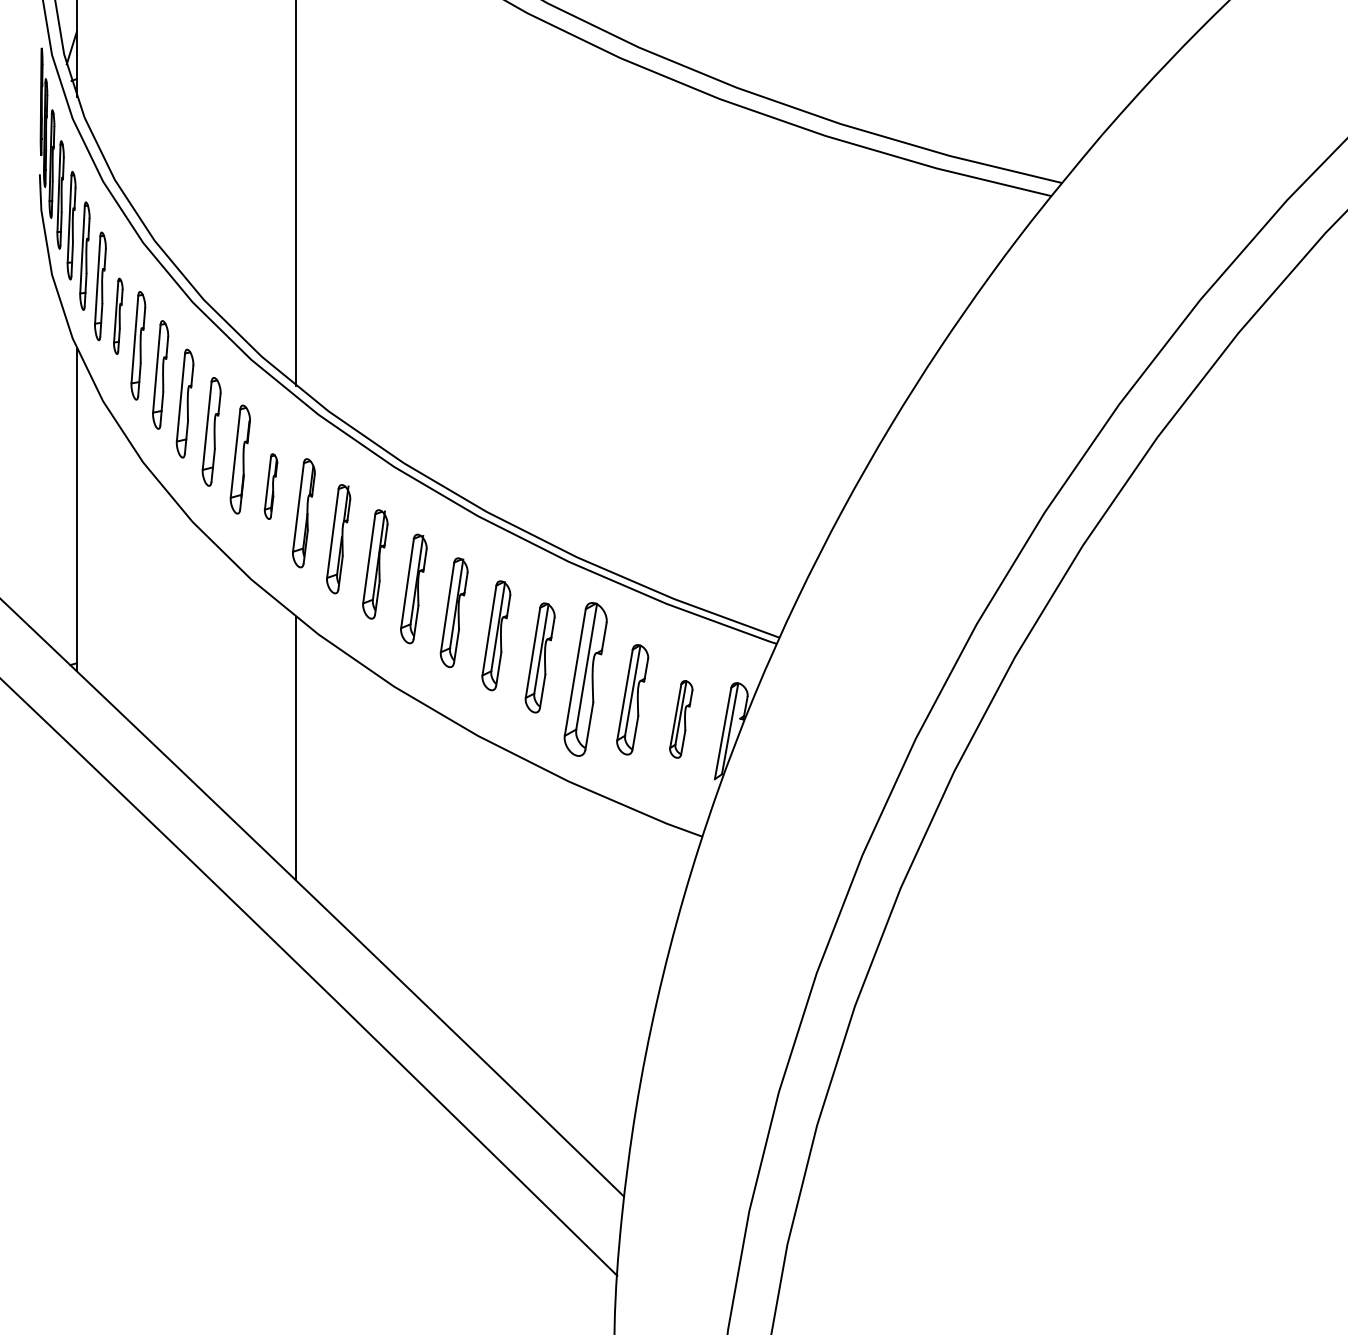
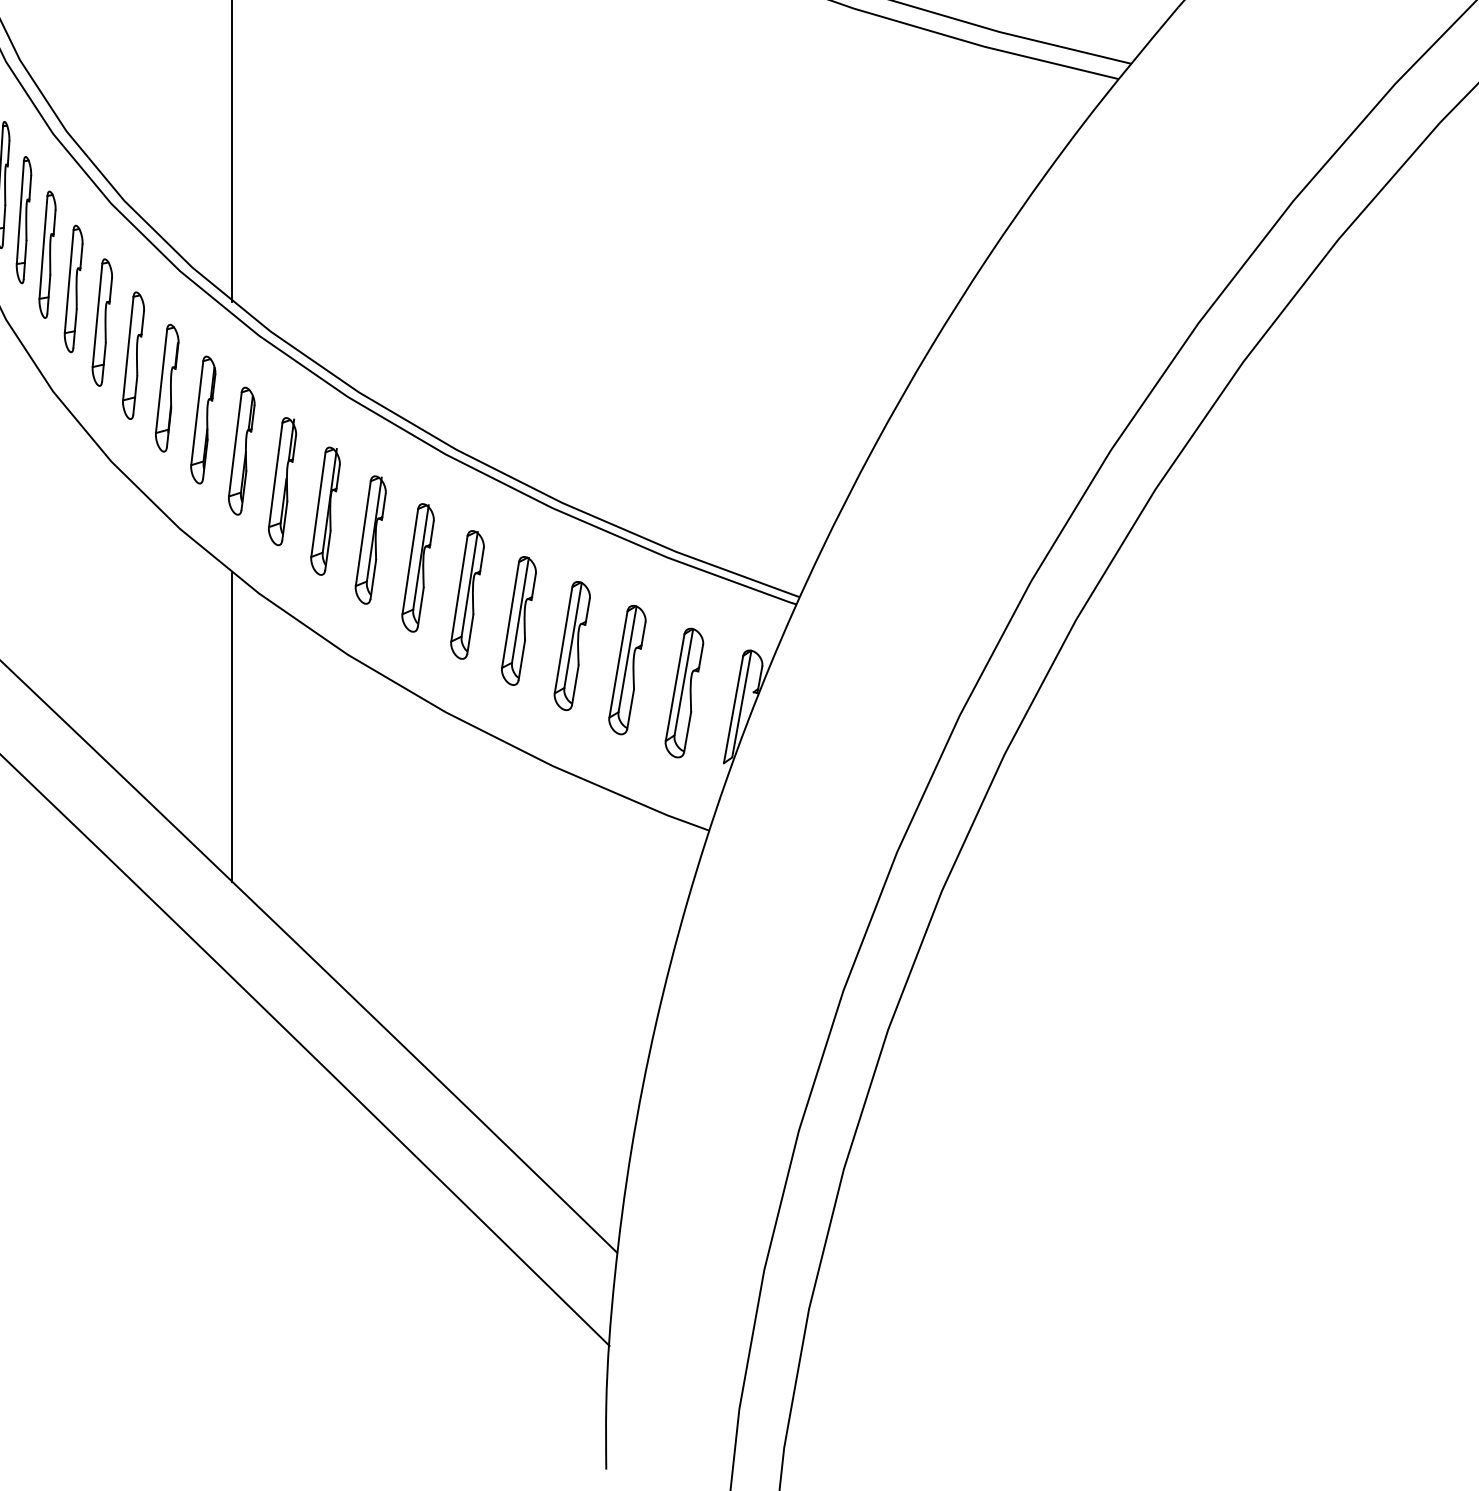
part: (118, 316) -> (24, 220), size x1.43
part: (270, 486) -> (202, 419), size x1.67
part: (585, 678) -> (572, 645), size x0.71
part: (681, 719) -> (684, 693), size x1.43

